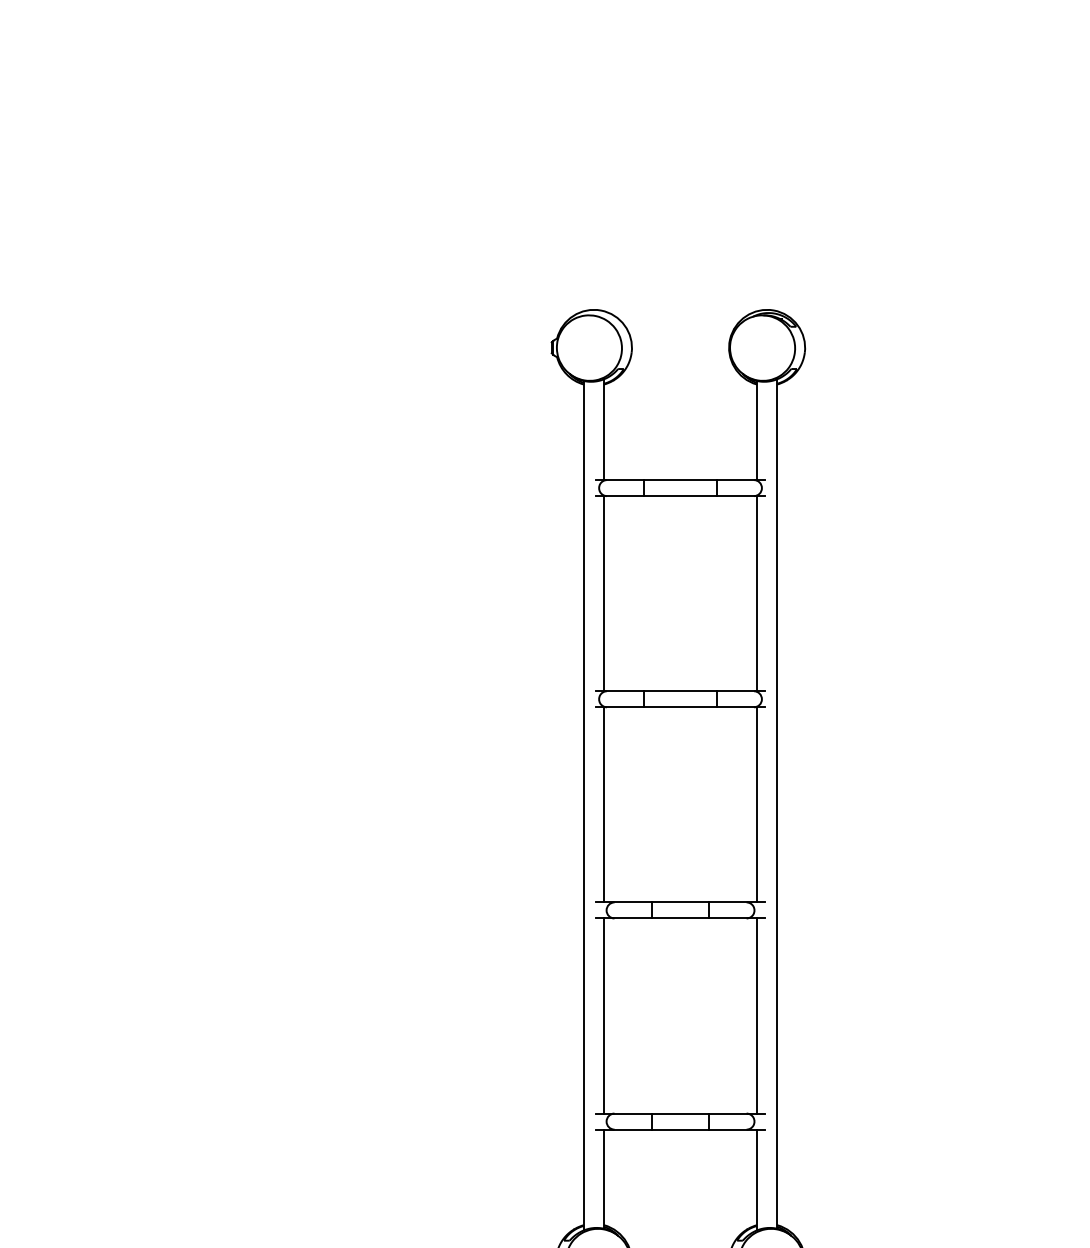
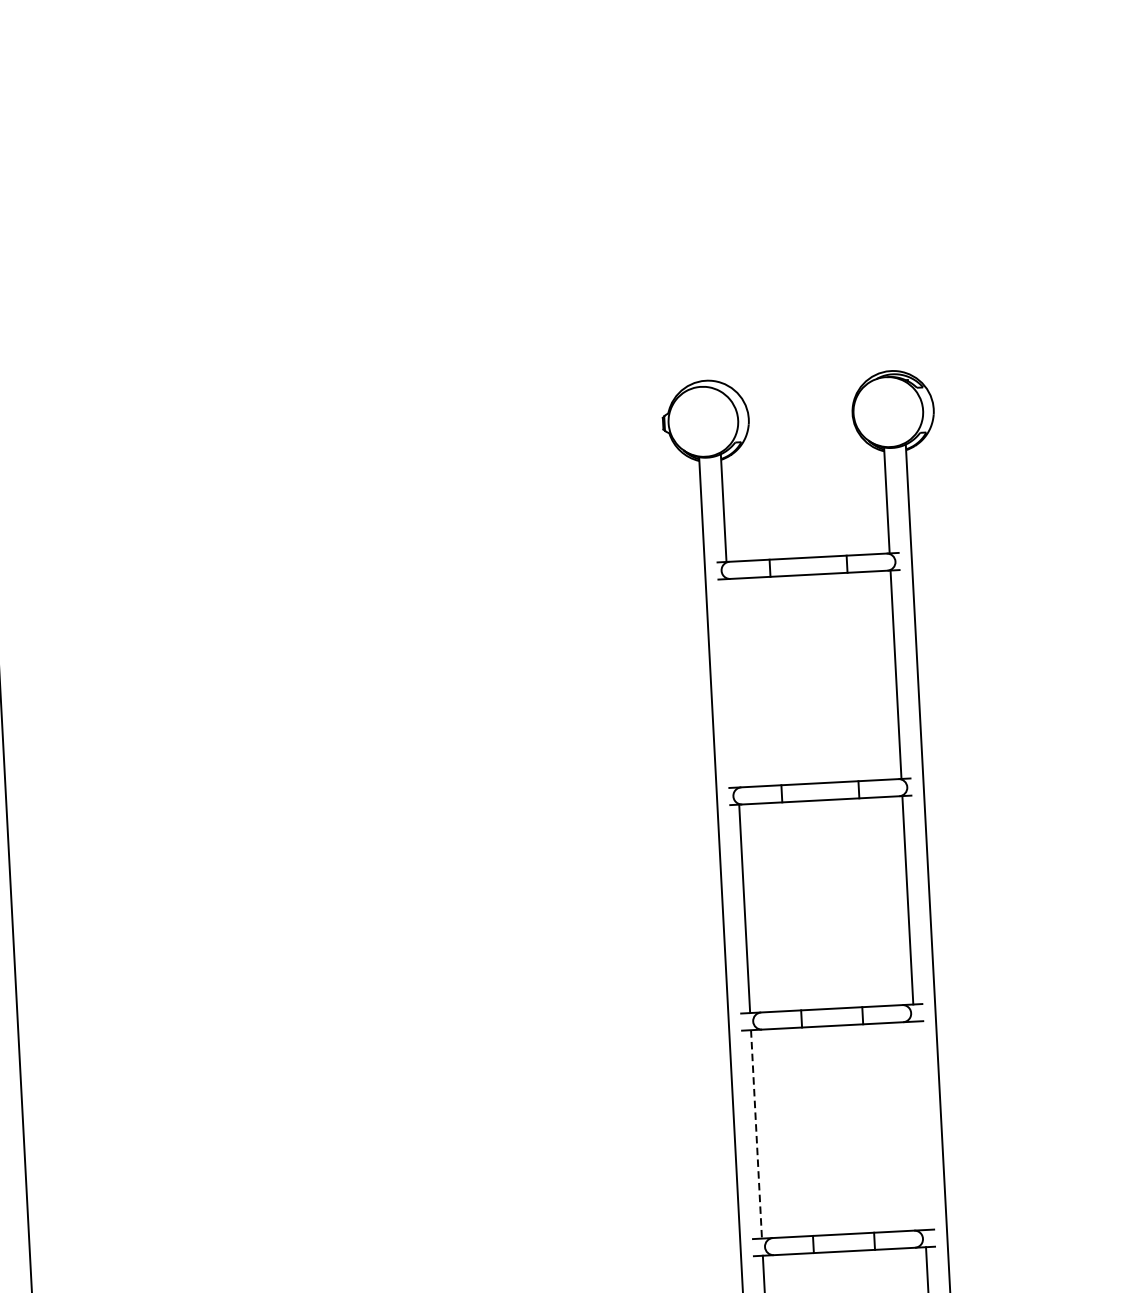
line: (604, 593) -> (733, 683), removed
line: (756, 1015) -> (919, 1125), removed
line: (604, 1016) -> (756, 1134), solid -> dashed

